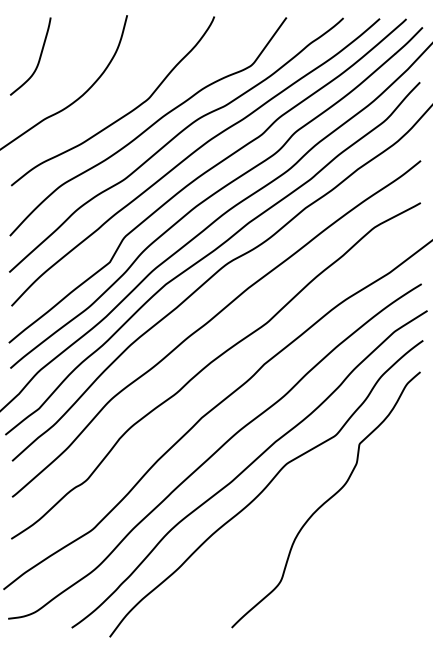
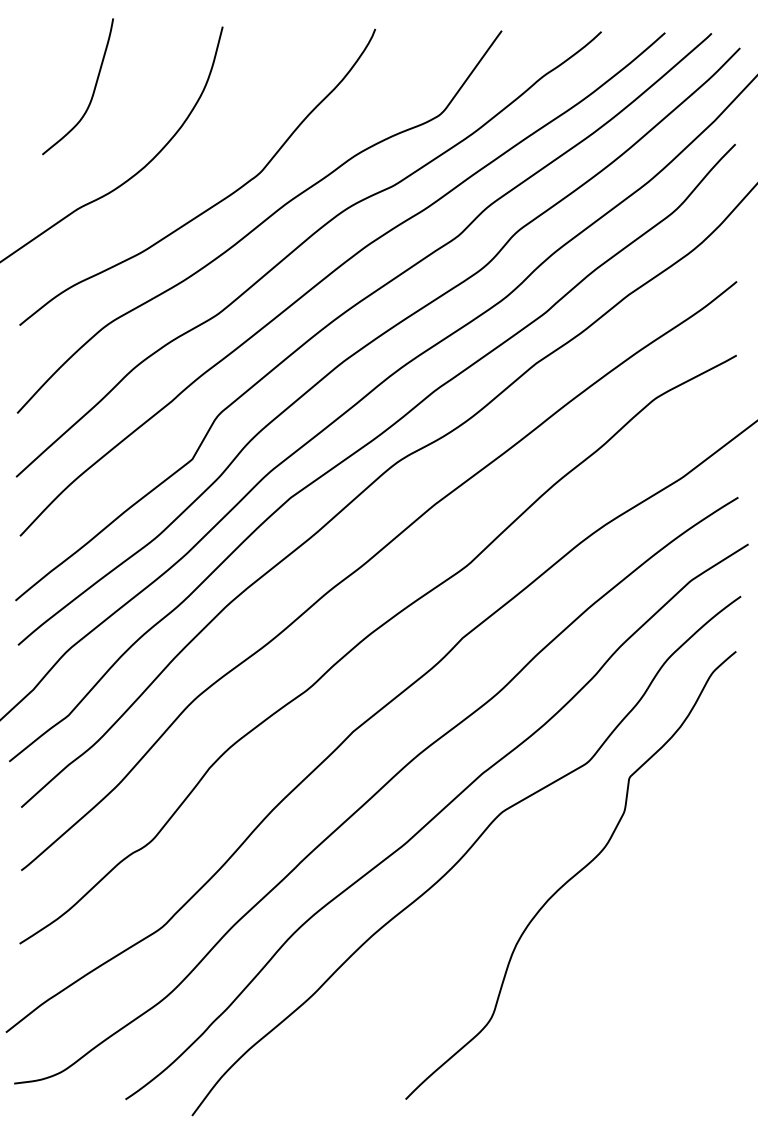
curve: (38, 59) -> (91, 91), moved

